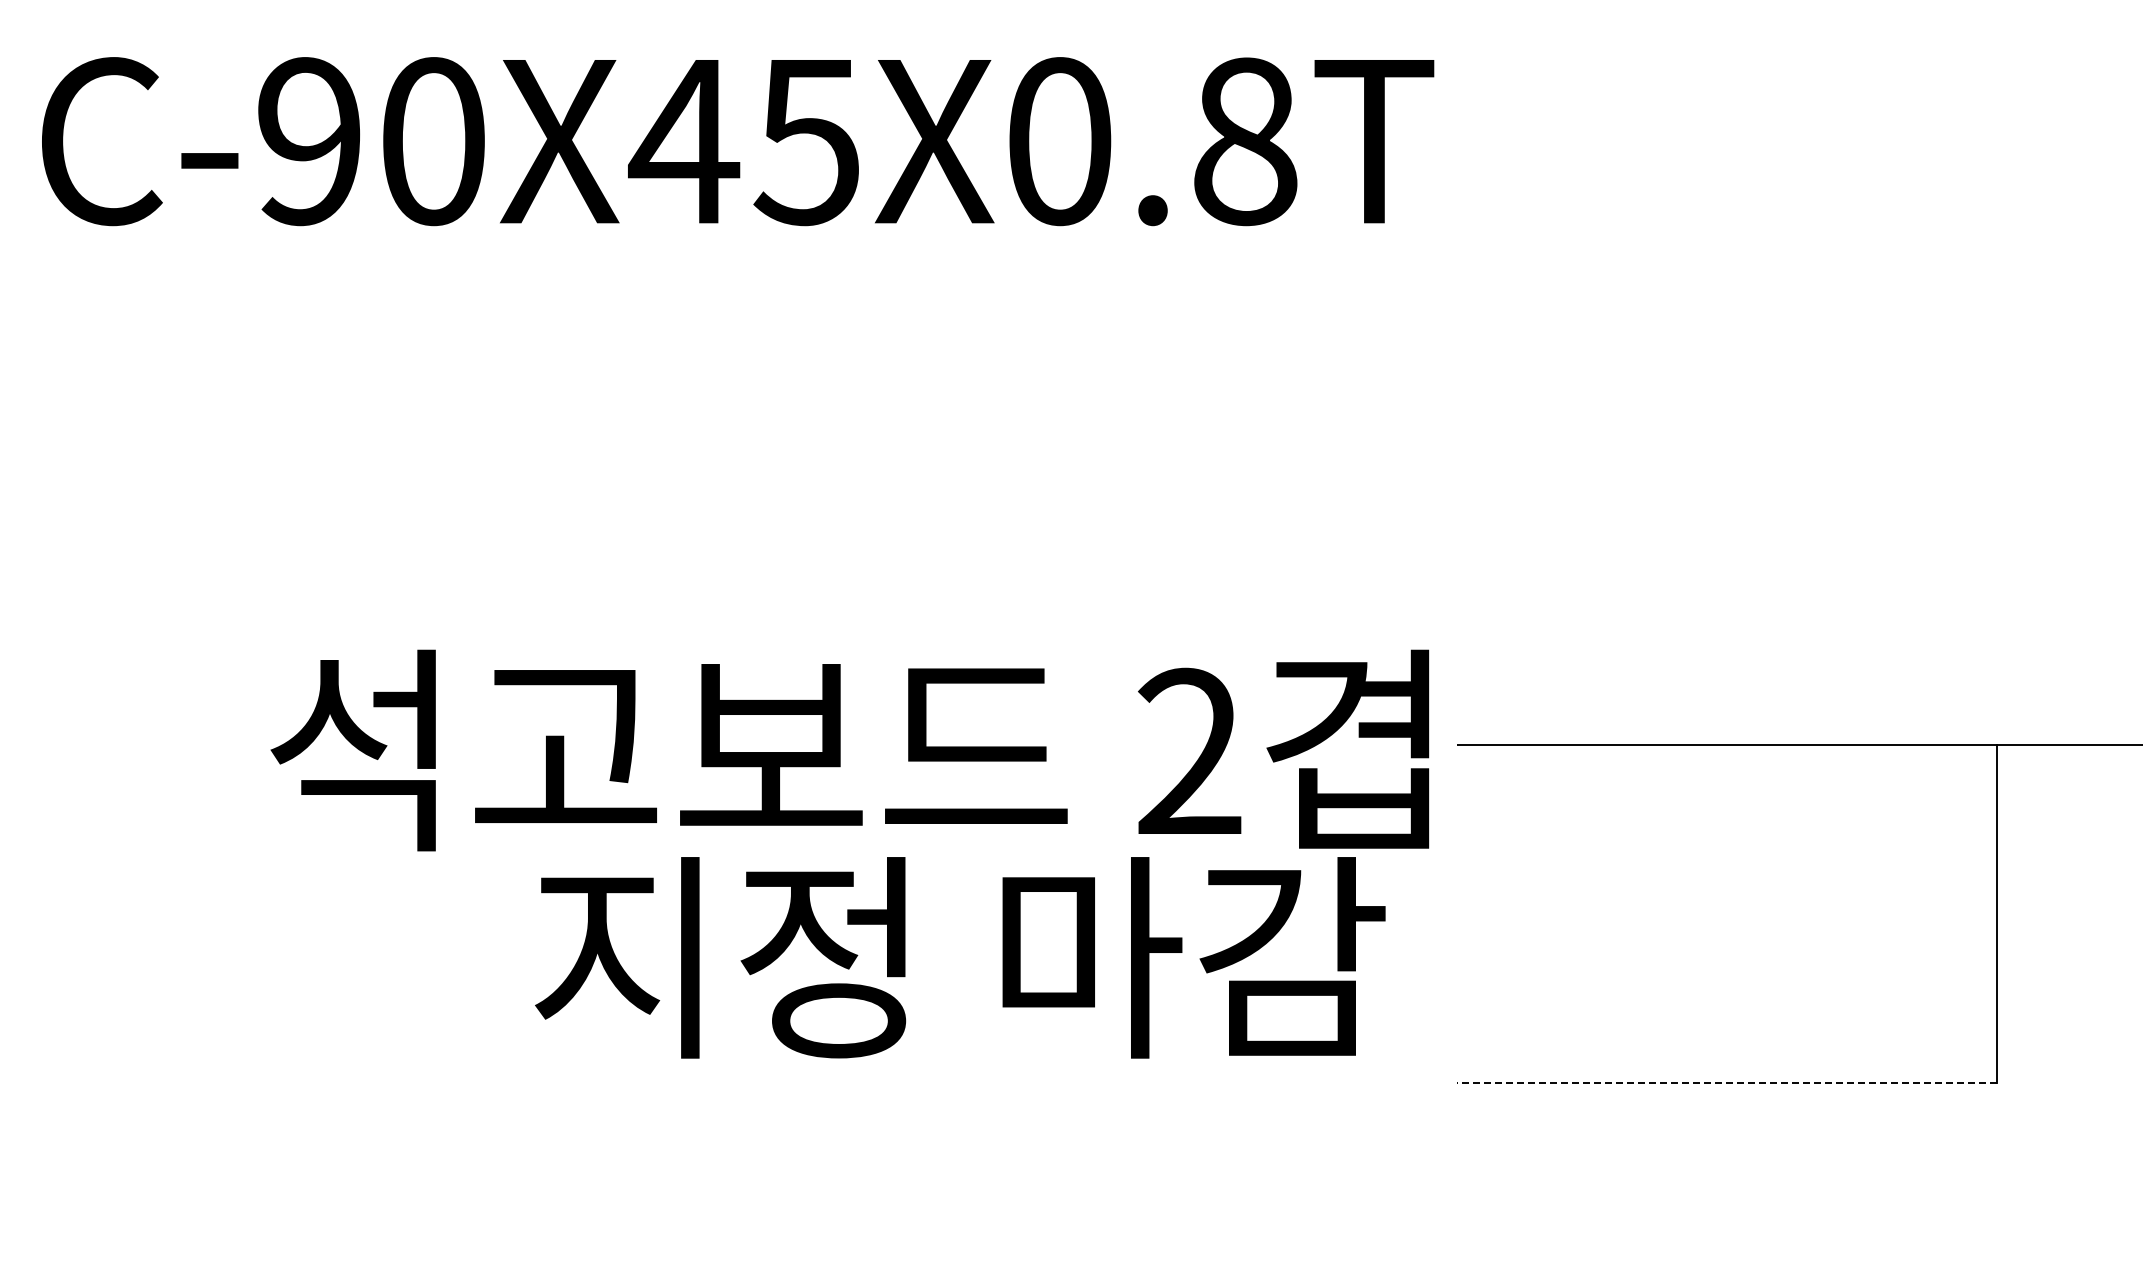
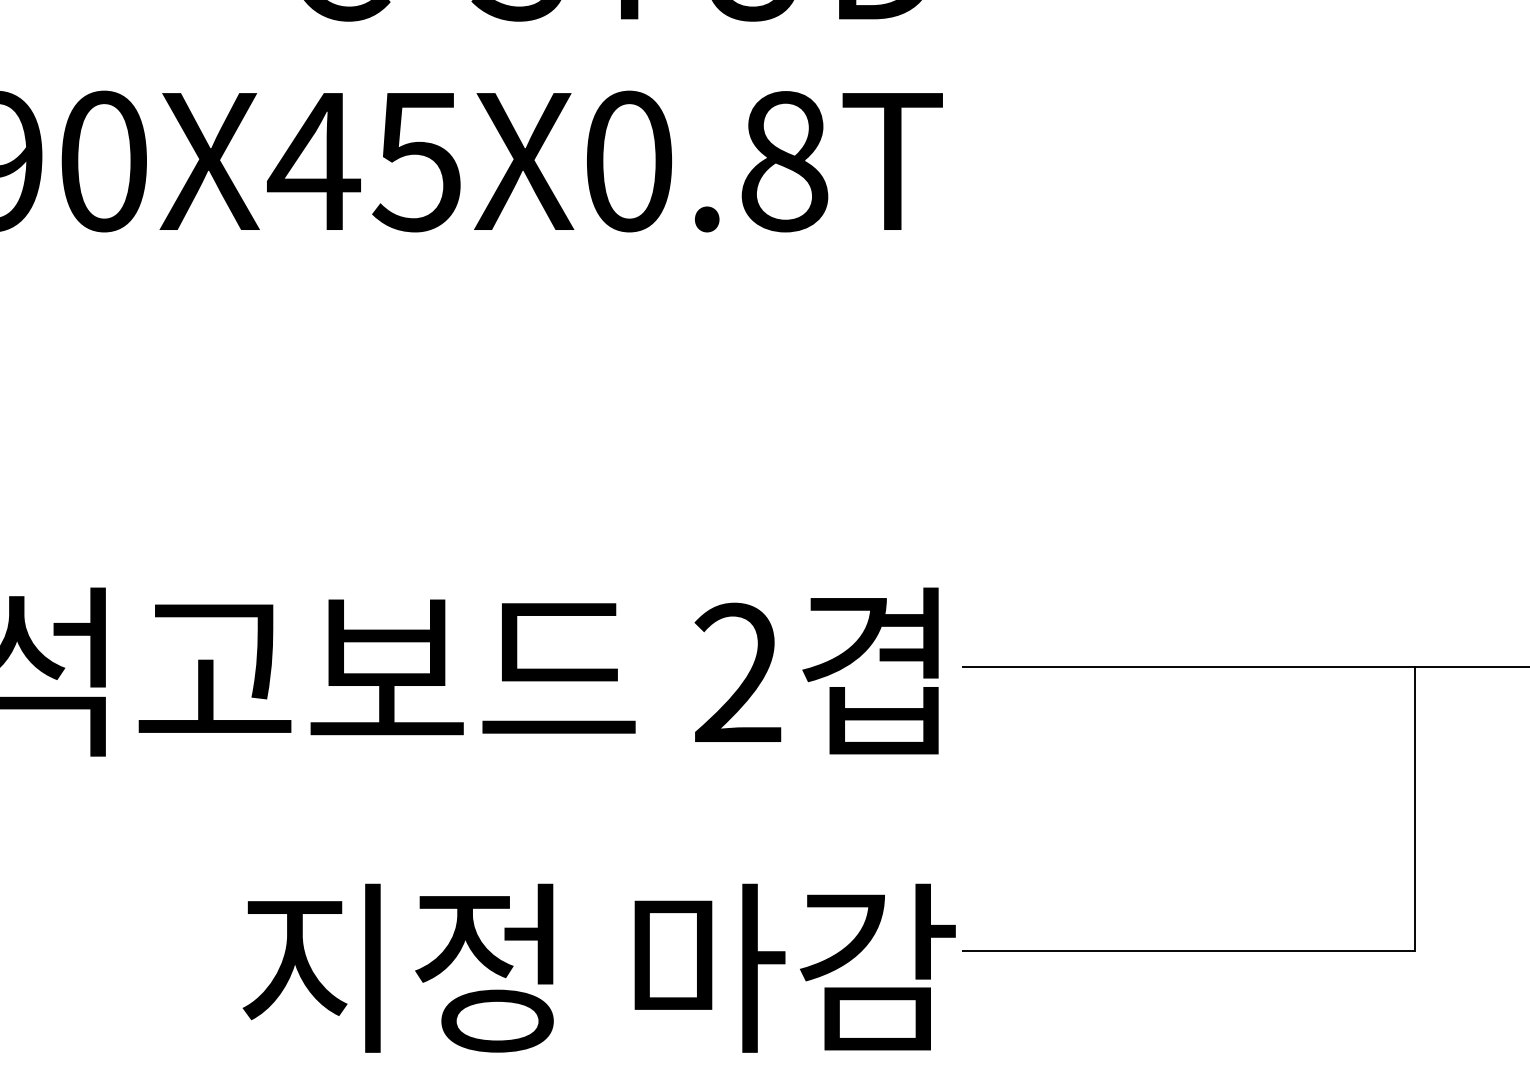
text: (960, 957) -> (599, 968), moved
line: (1727, 1083) -> (1188, 951), dashed -> solid

